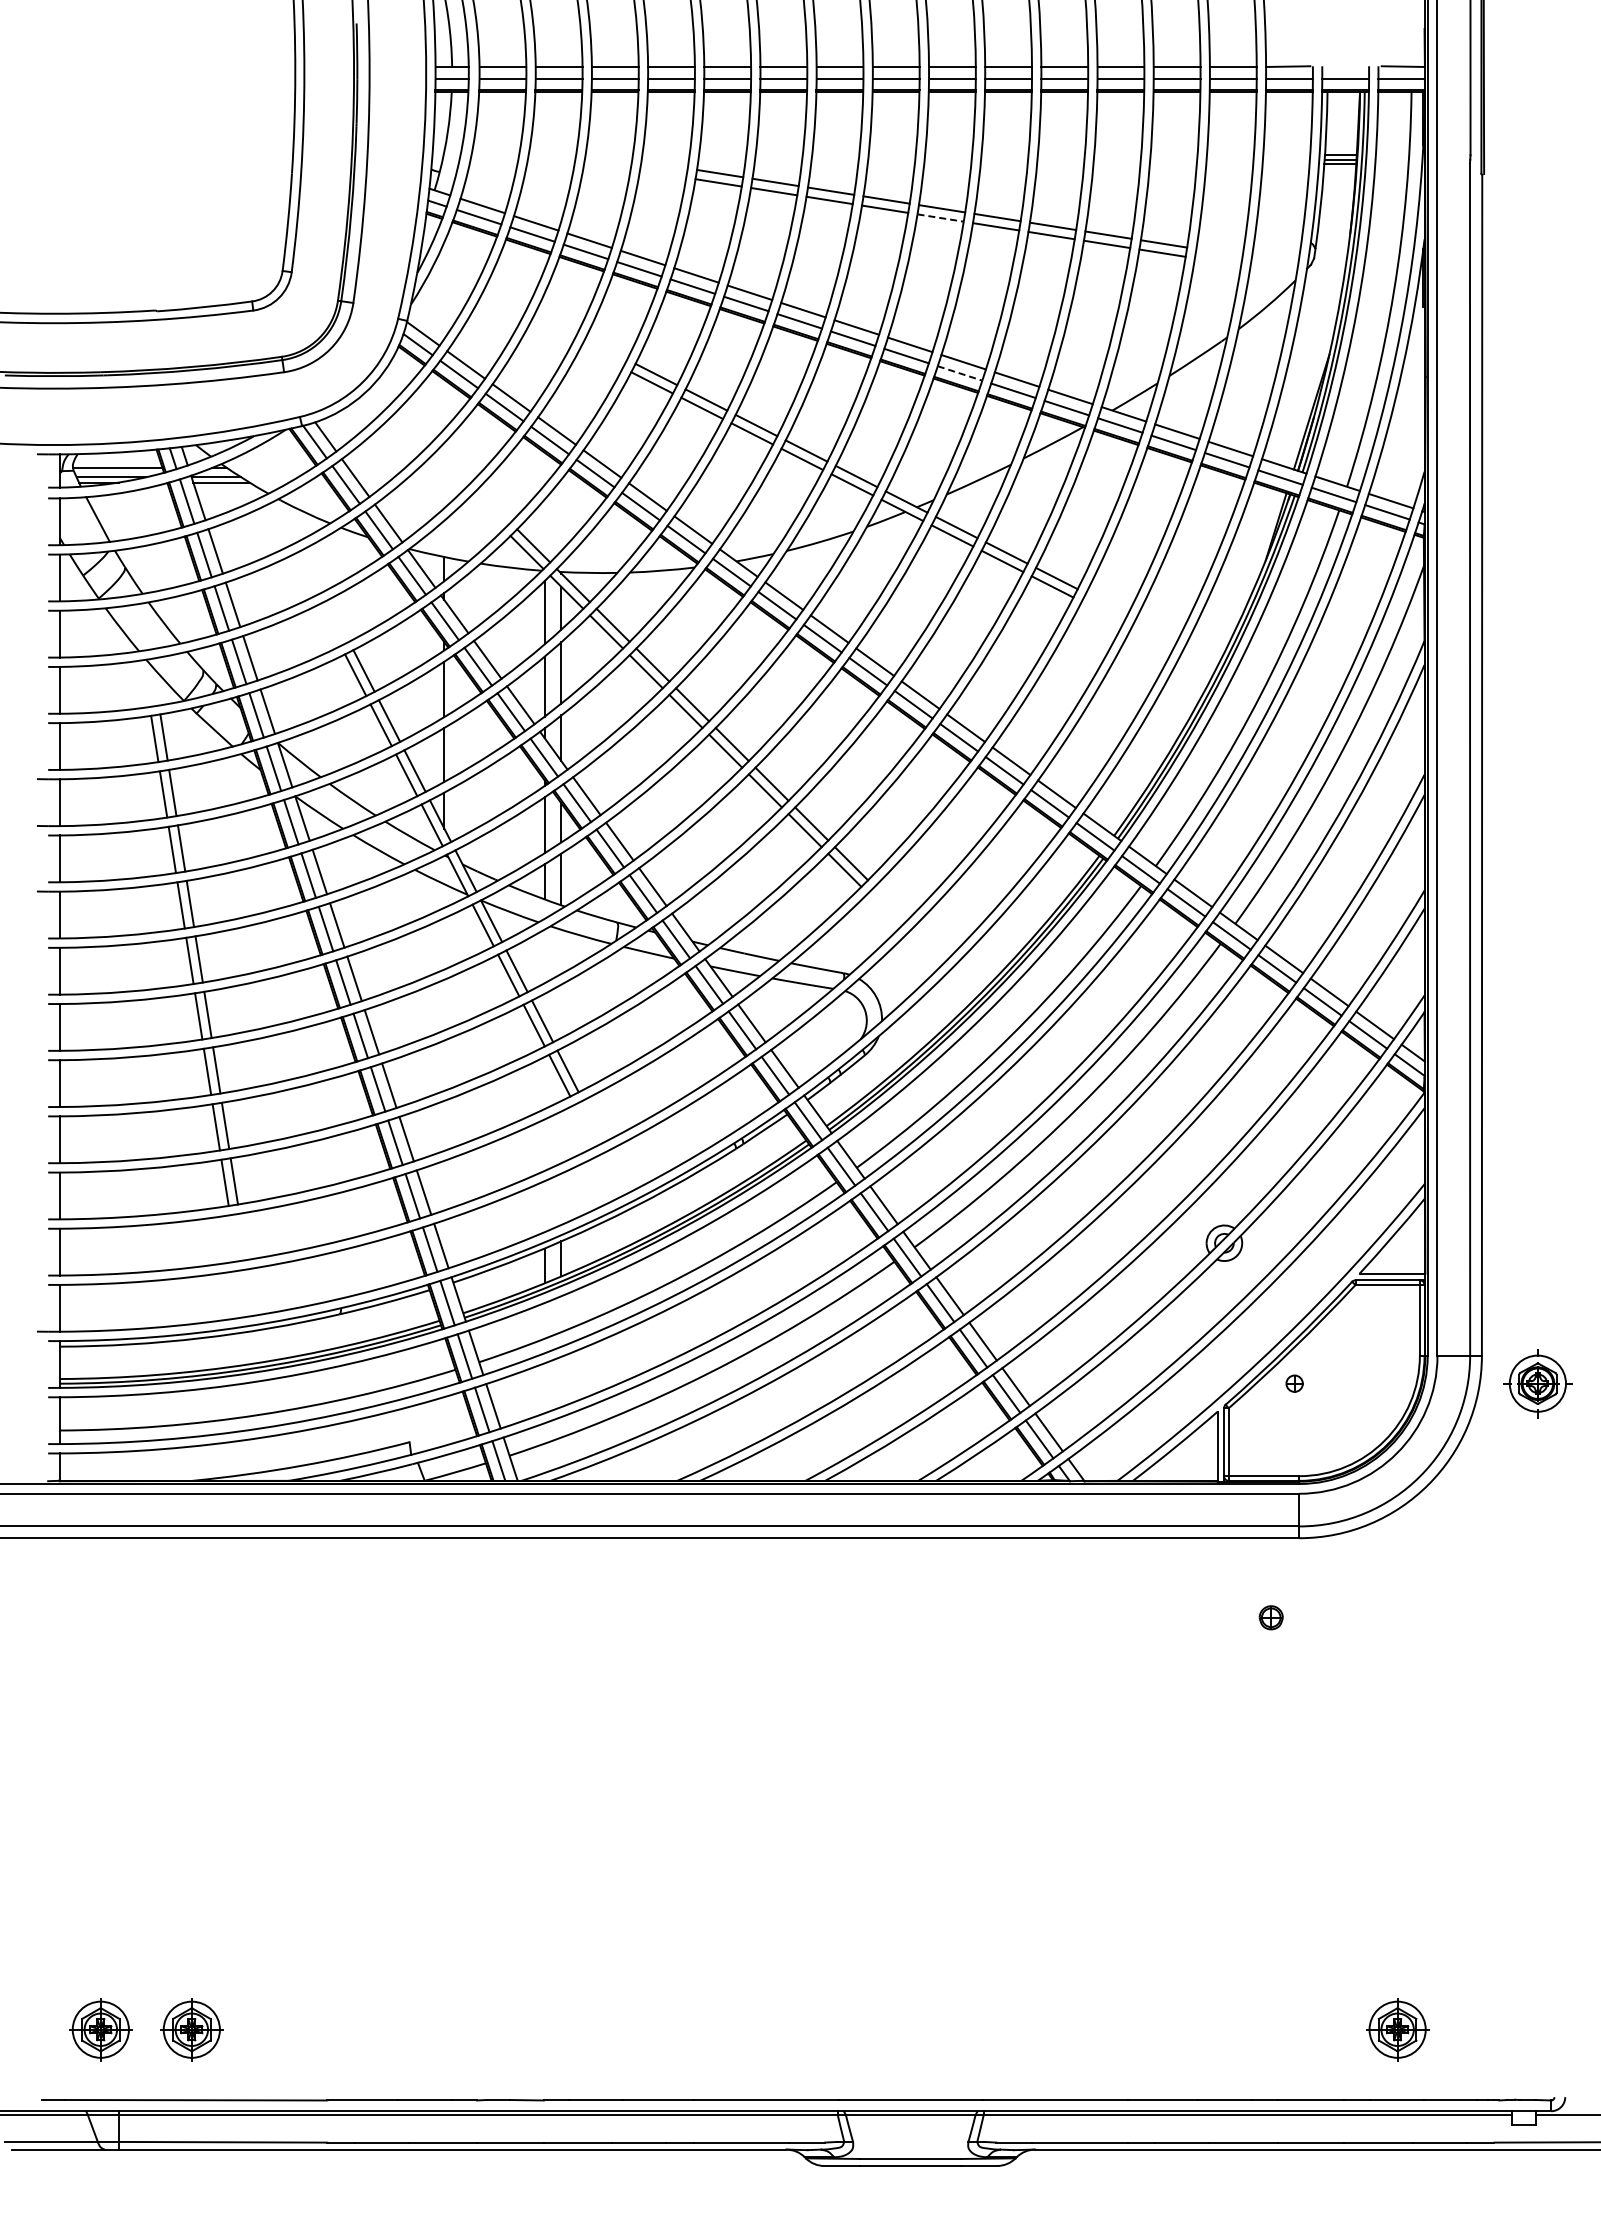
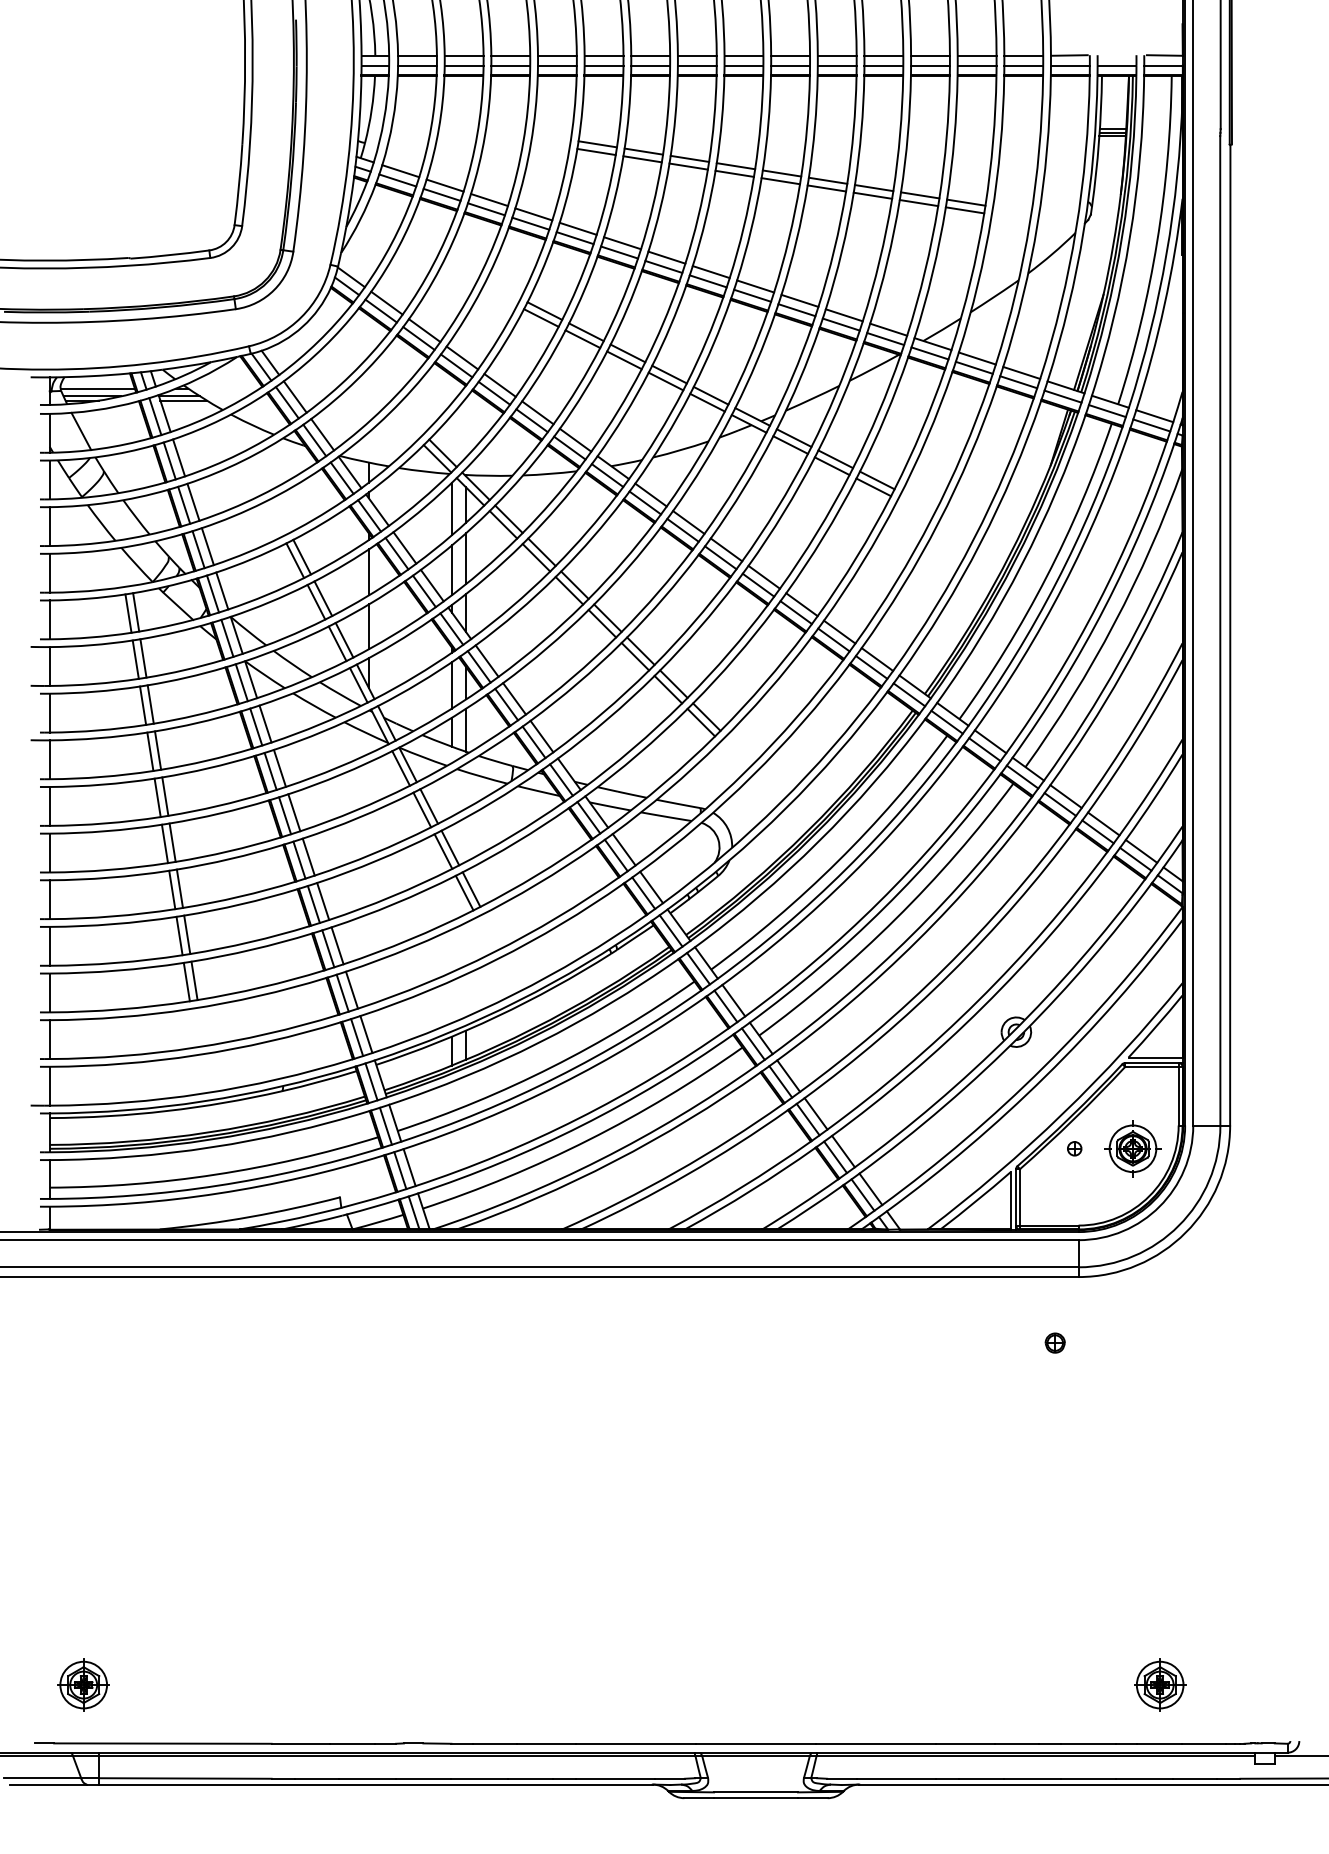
line: (941, 218) -> (781, 181), dashed -> solid
line: (960, 373) -> (797, 310), dashed -> solid
part: (1537, 1383) -> (1132, 1148), moved
part: (191, 2029) -> (158, 1684), removed

